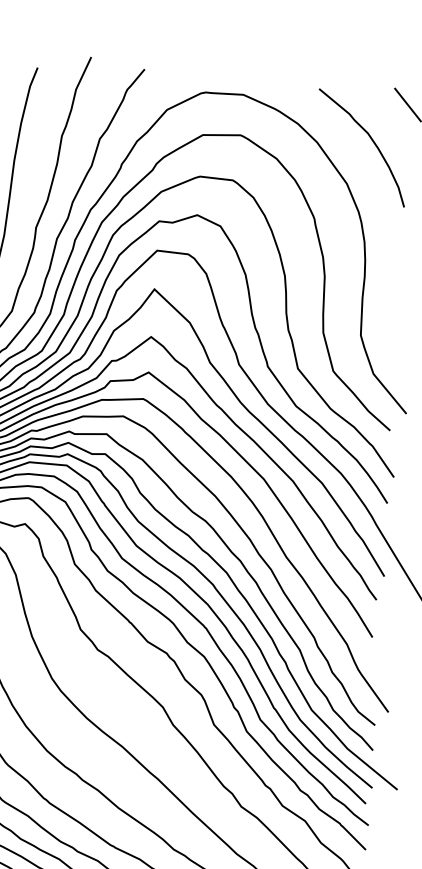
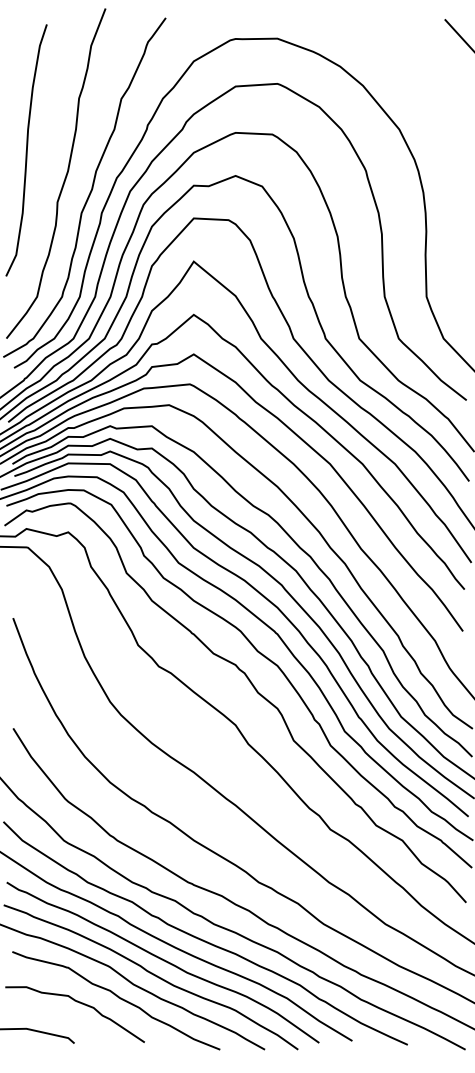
curve: (370, 139) -> (422, 78), removed

